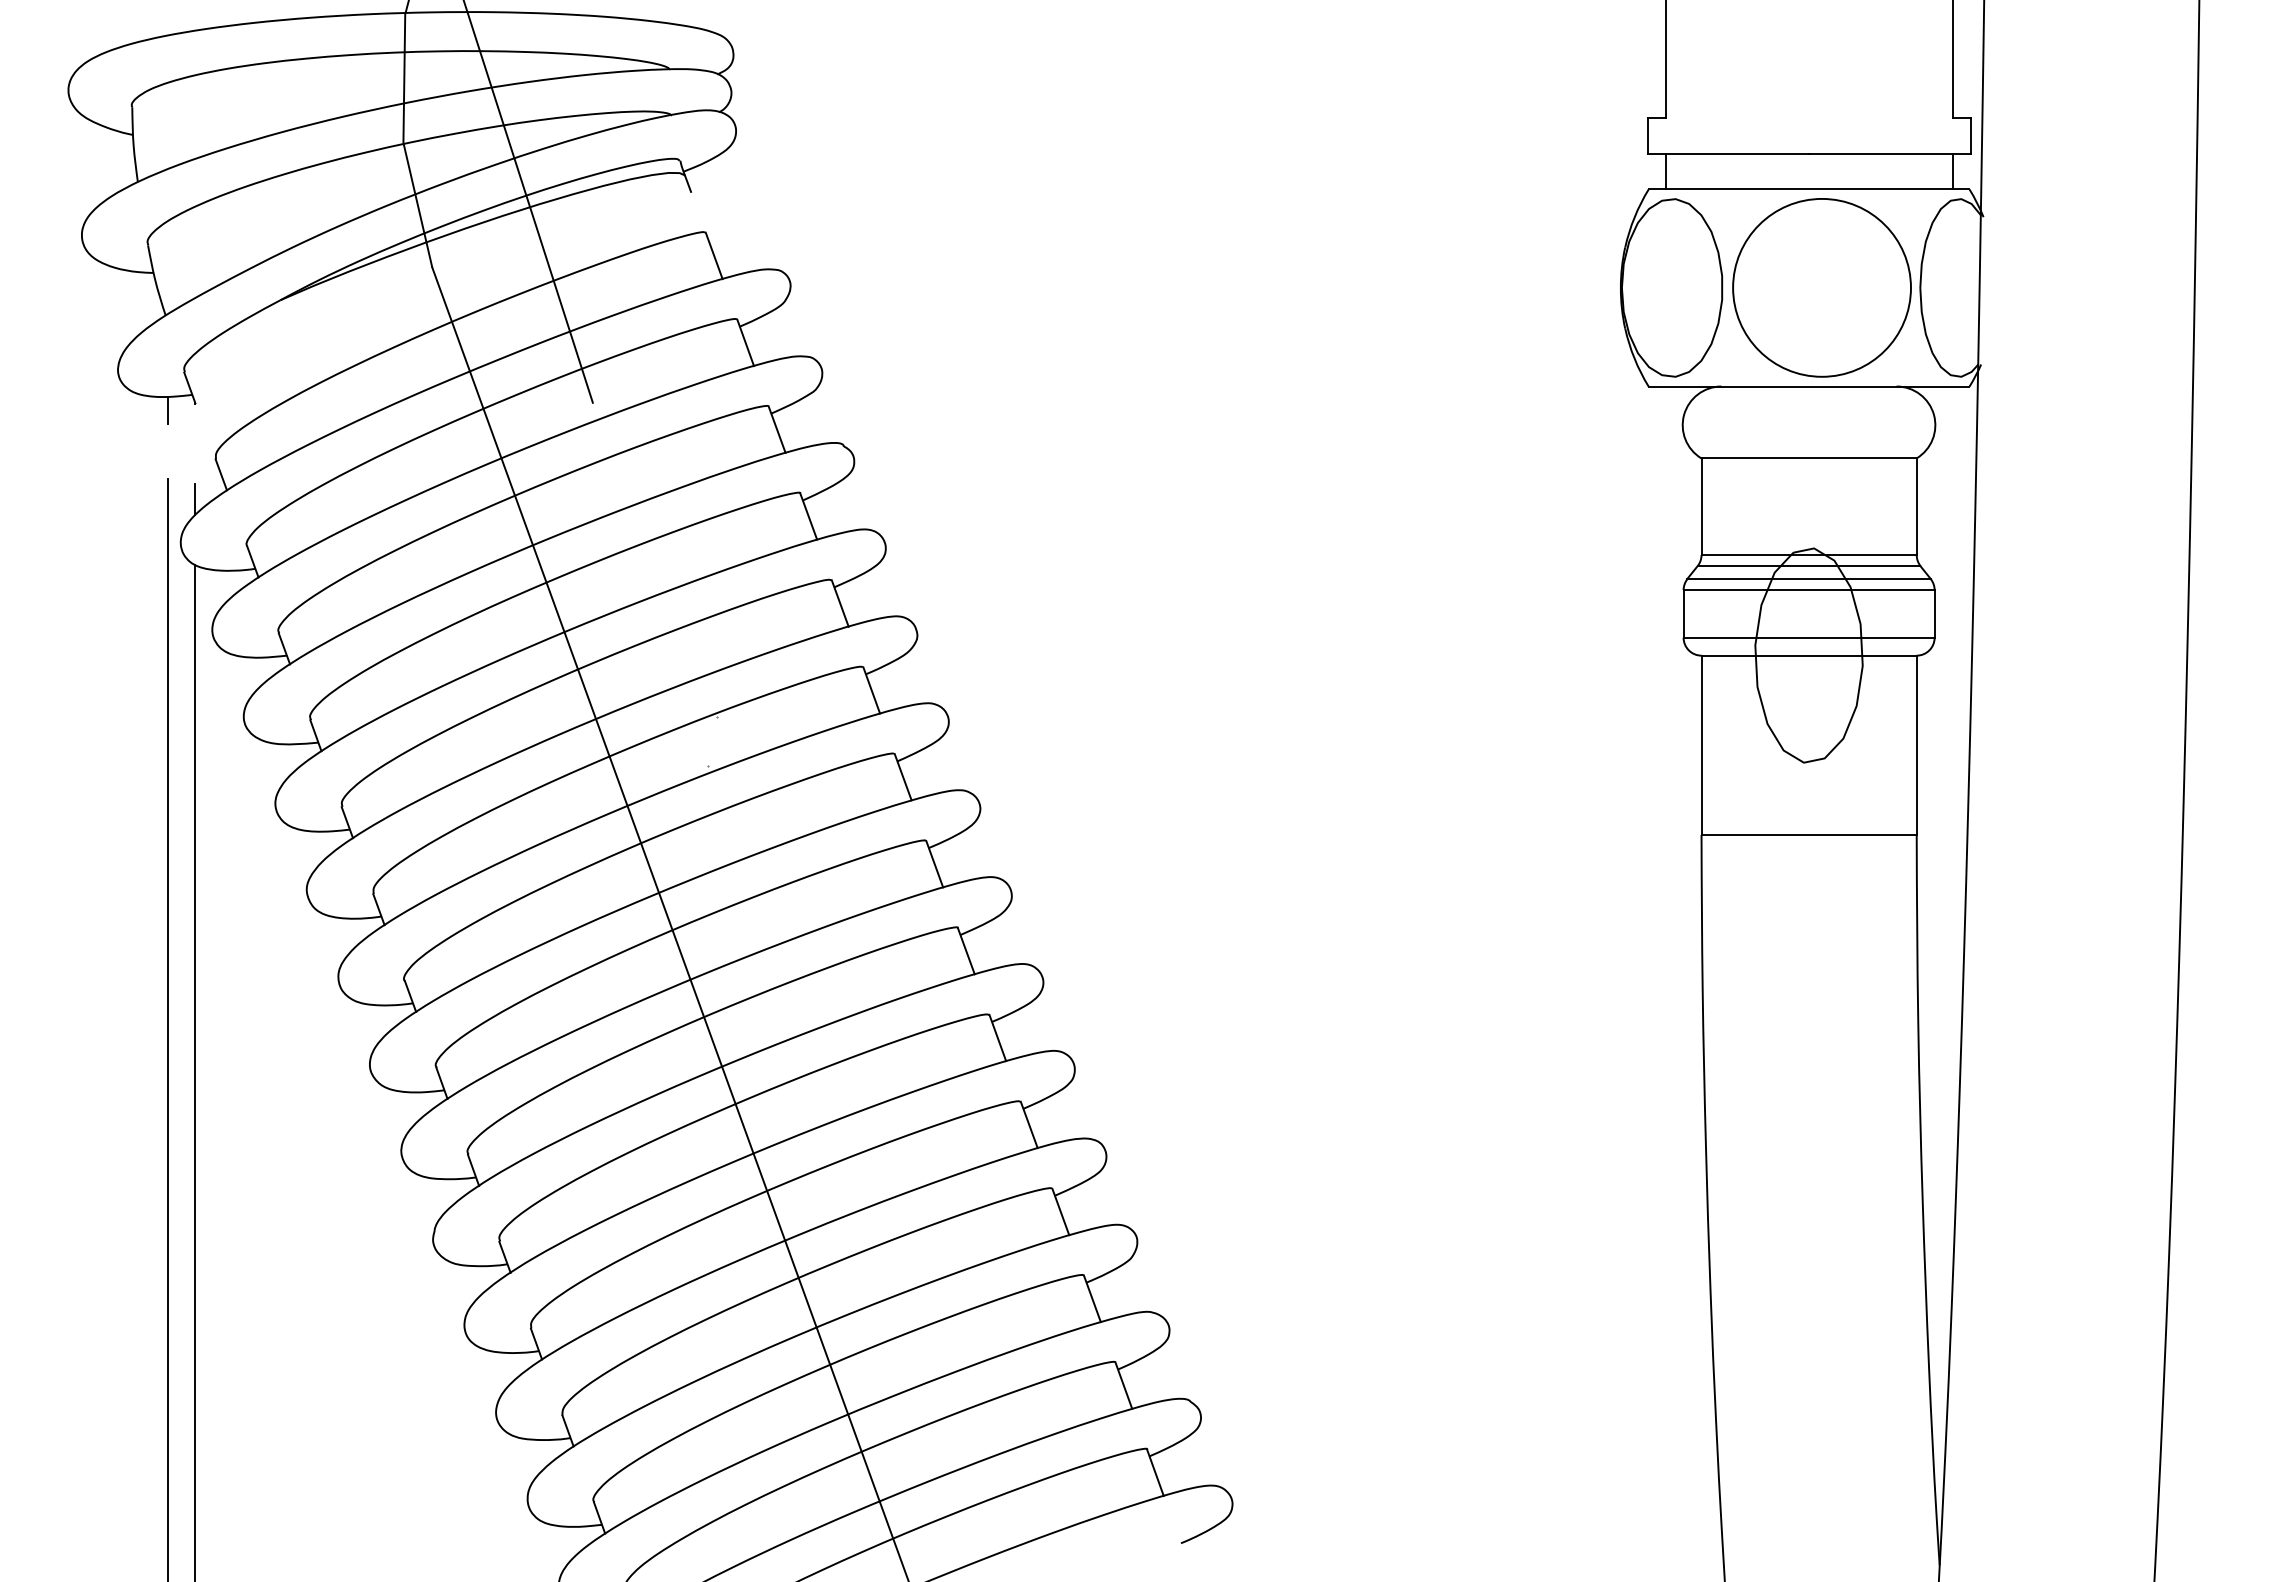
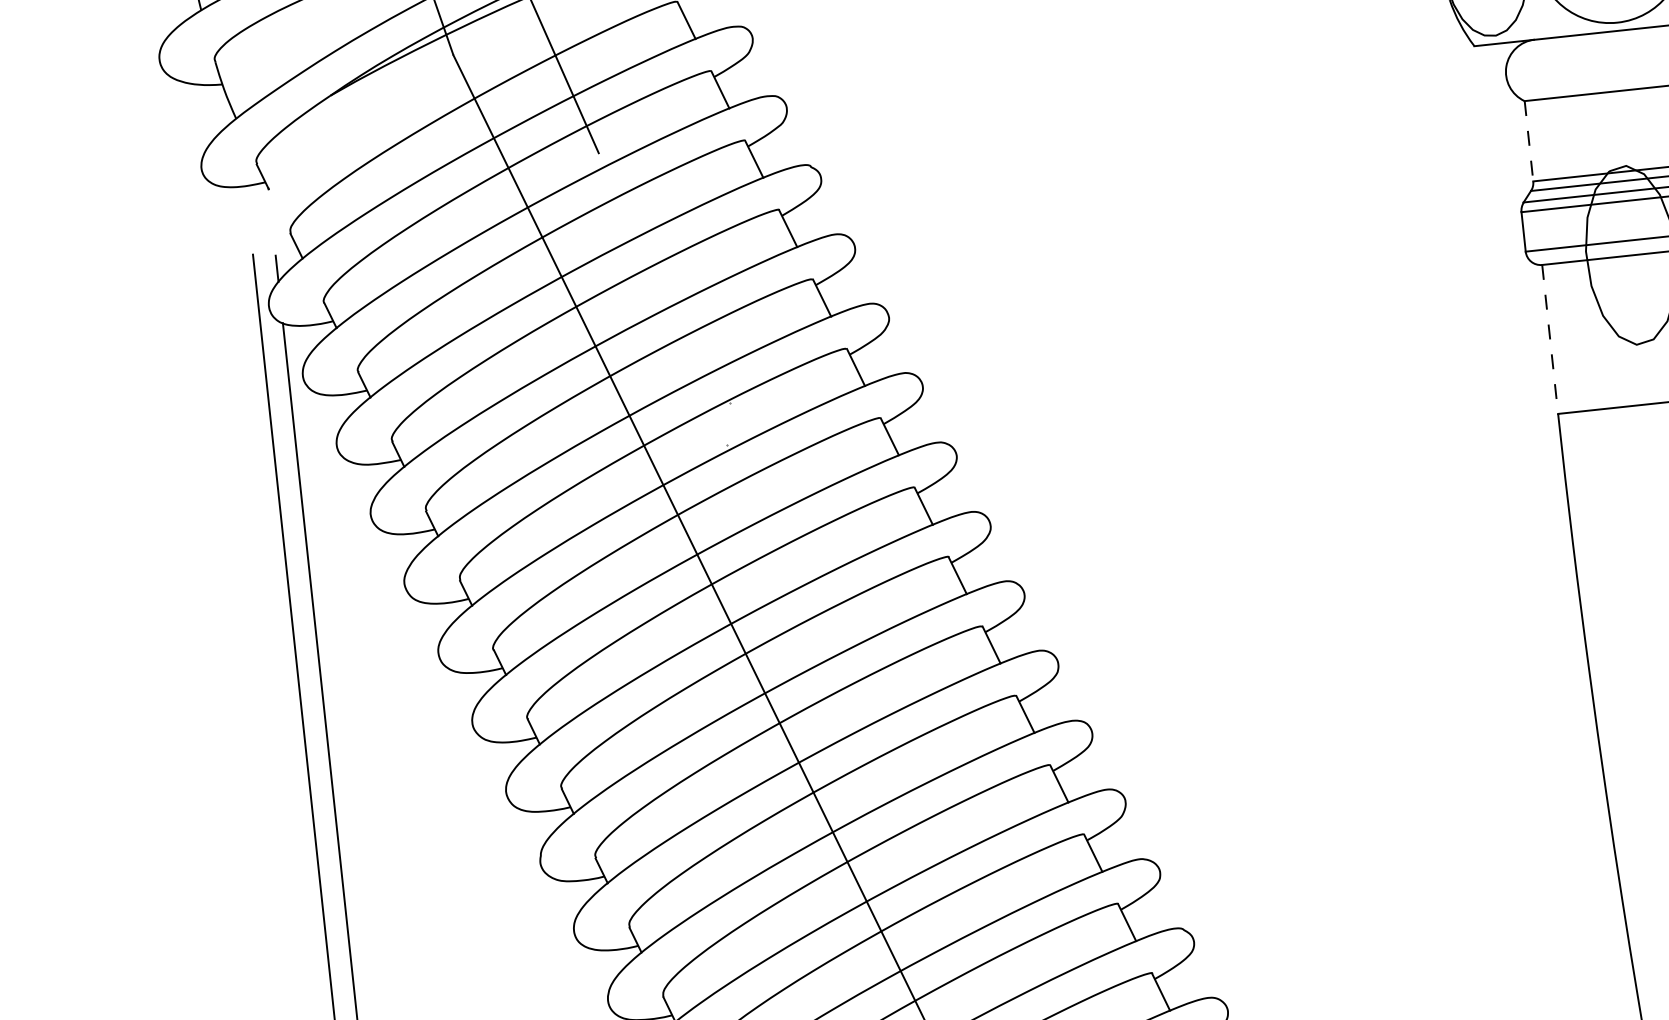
line: (168, 409) -> (246, 196), removed
line: (1701, 507) -> (1529, 141), solid -> dashed
line: (1701, 745) -> (1550, 339), solid -> dashed

